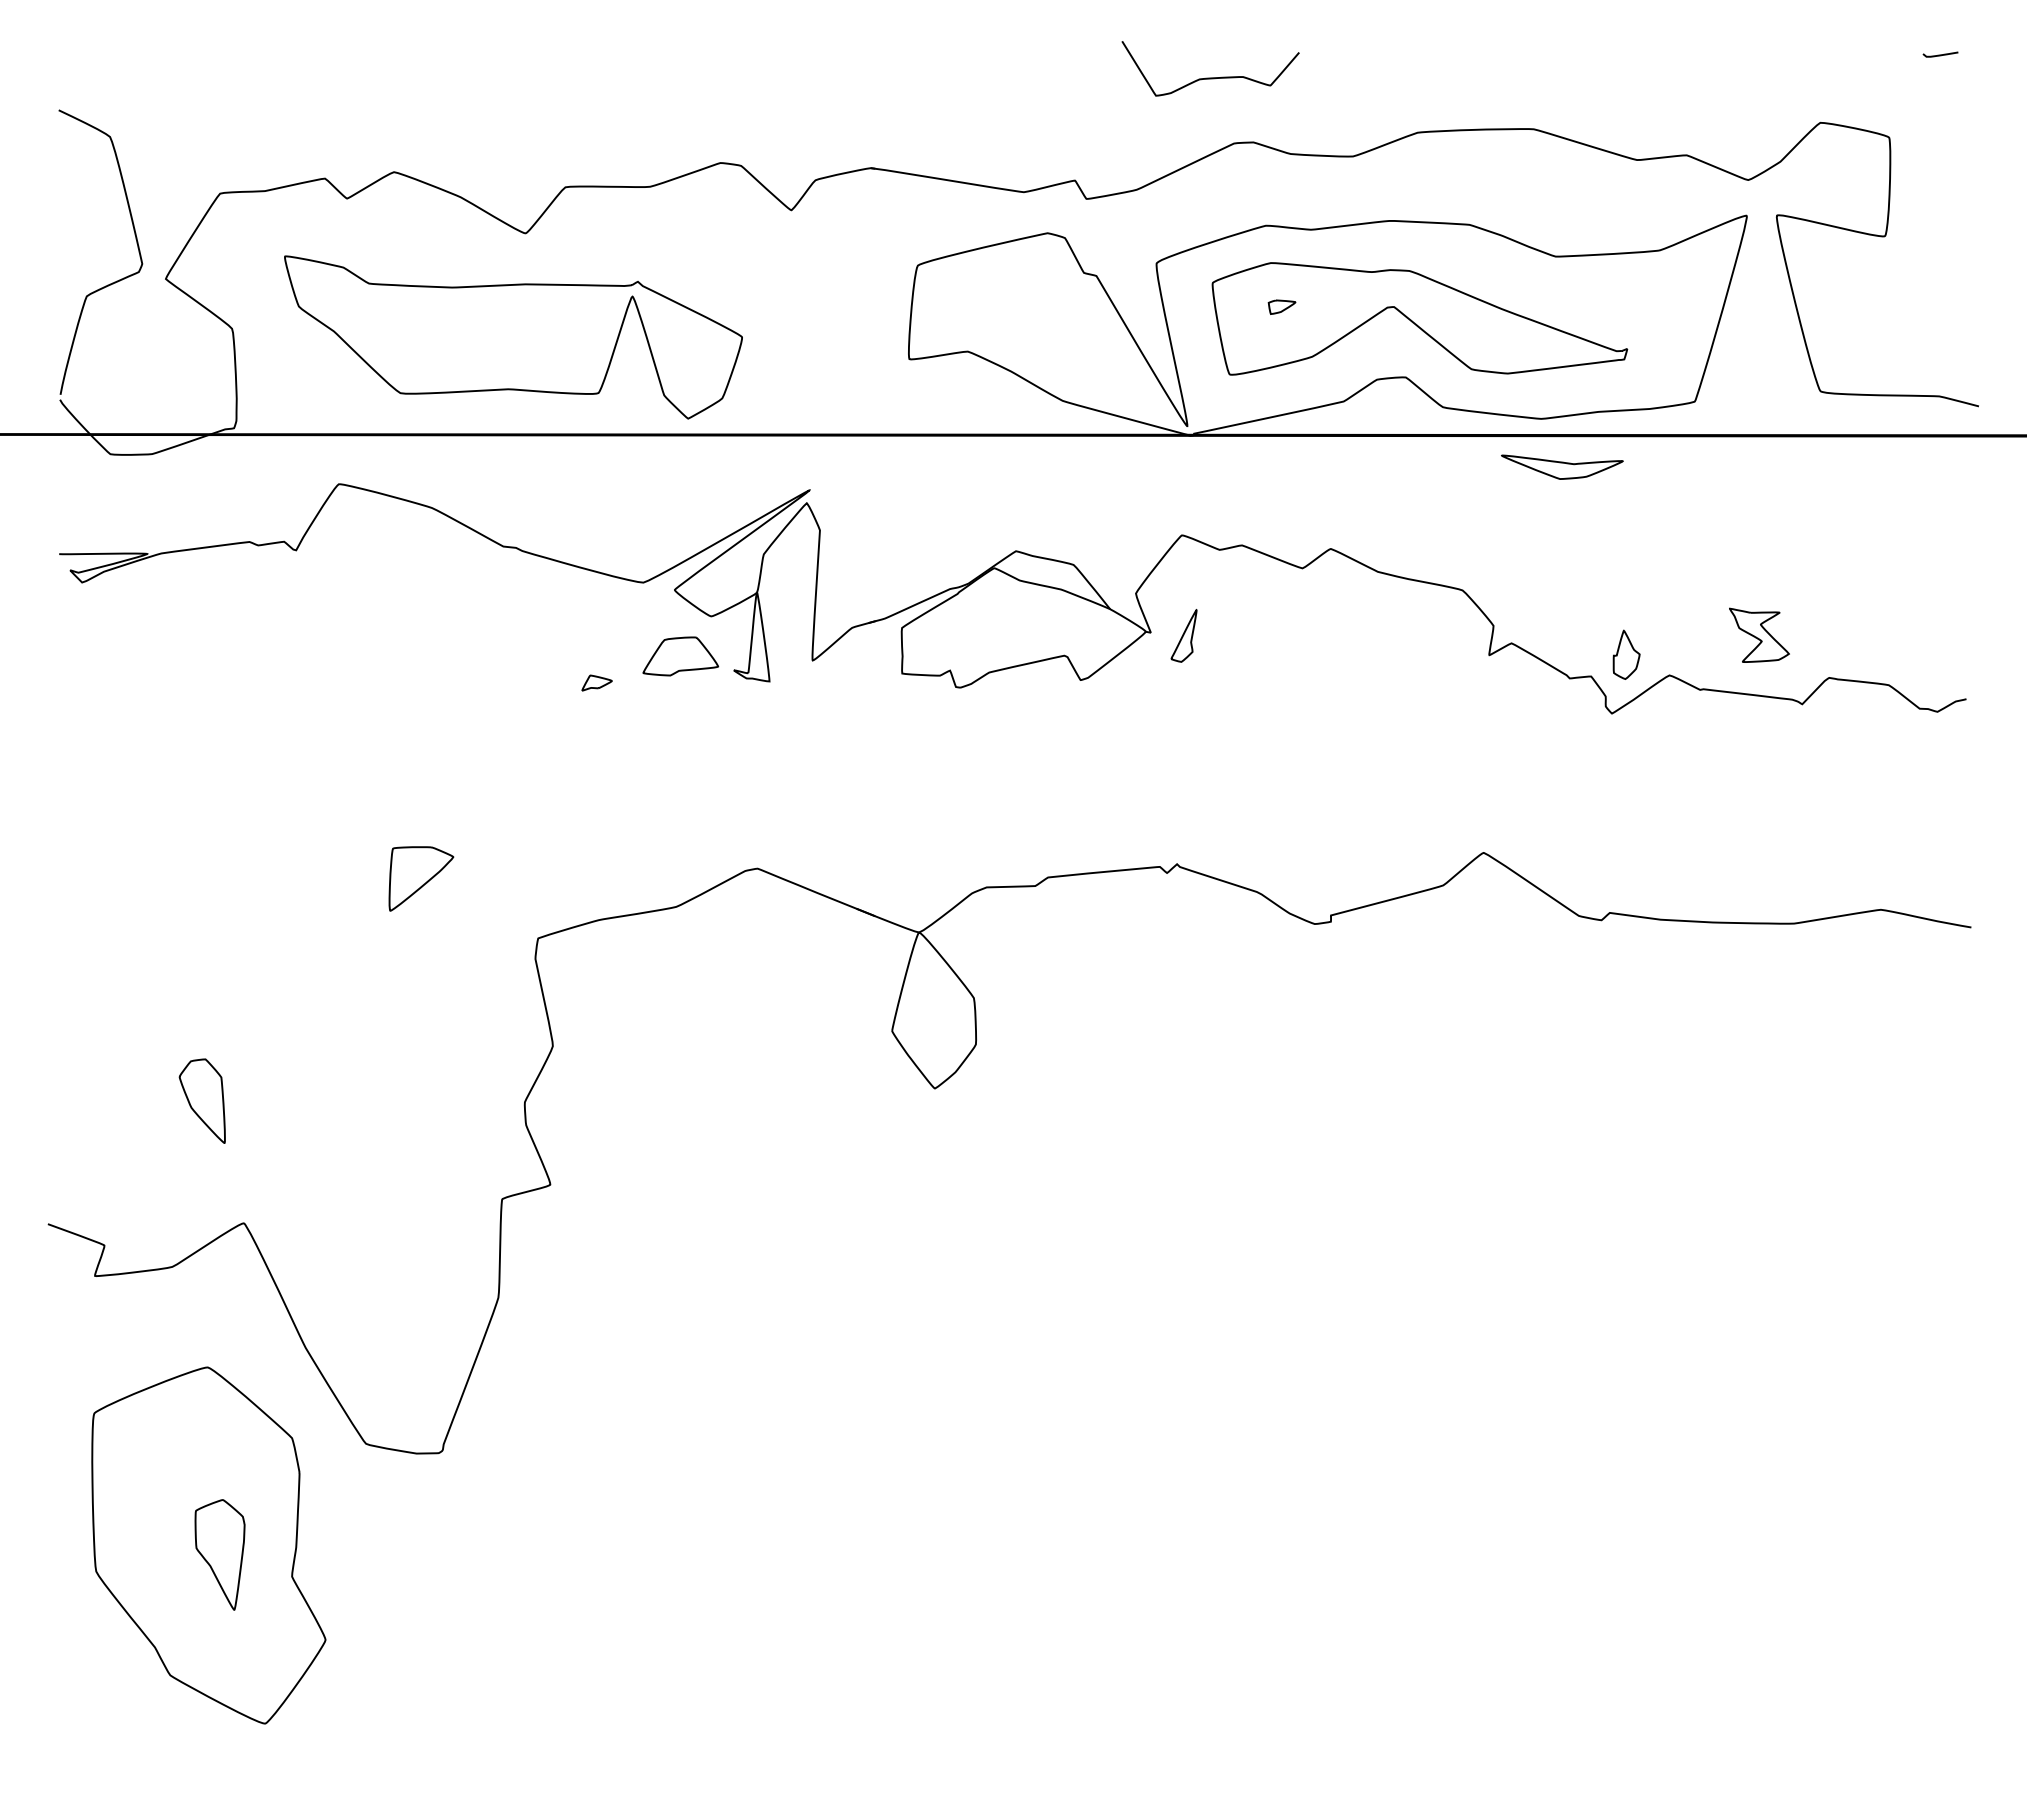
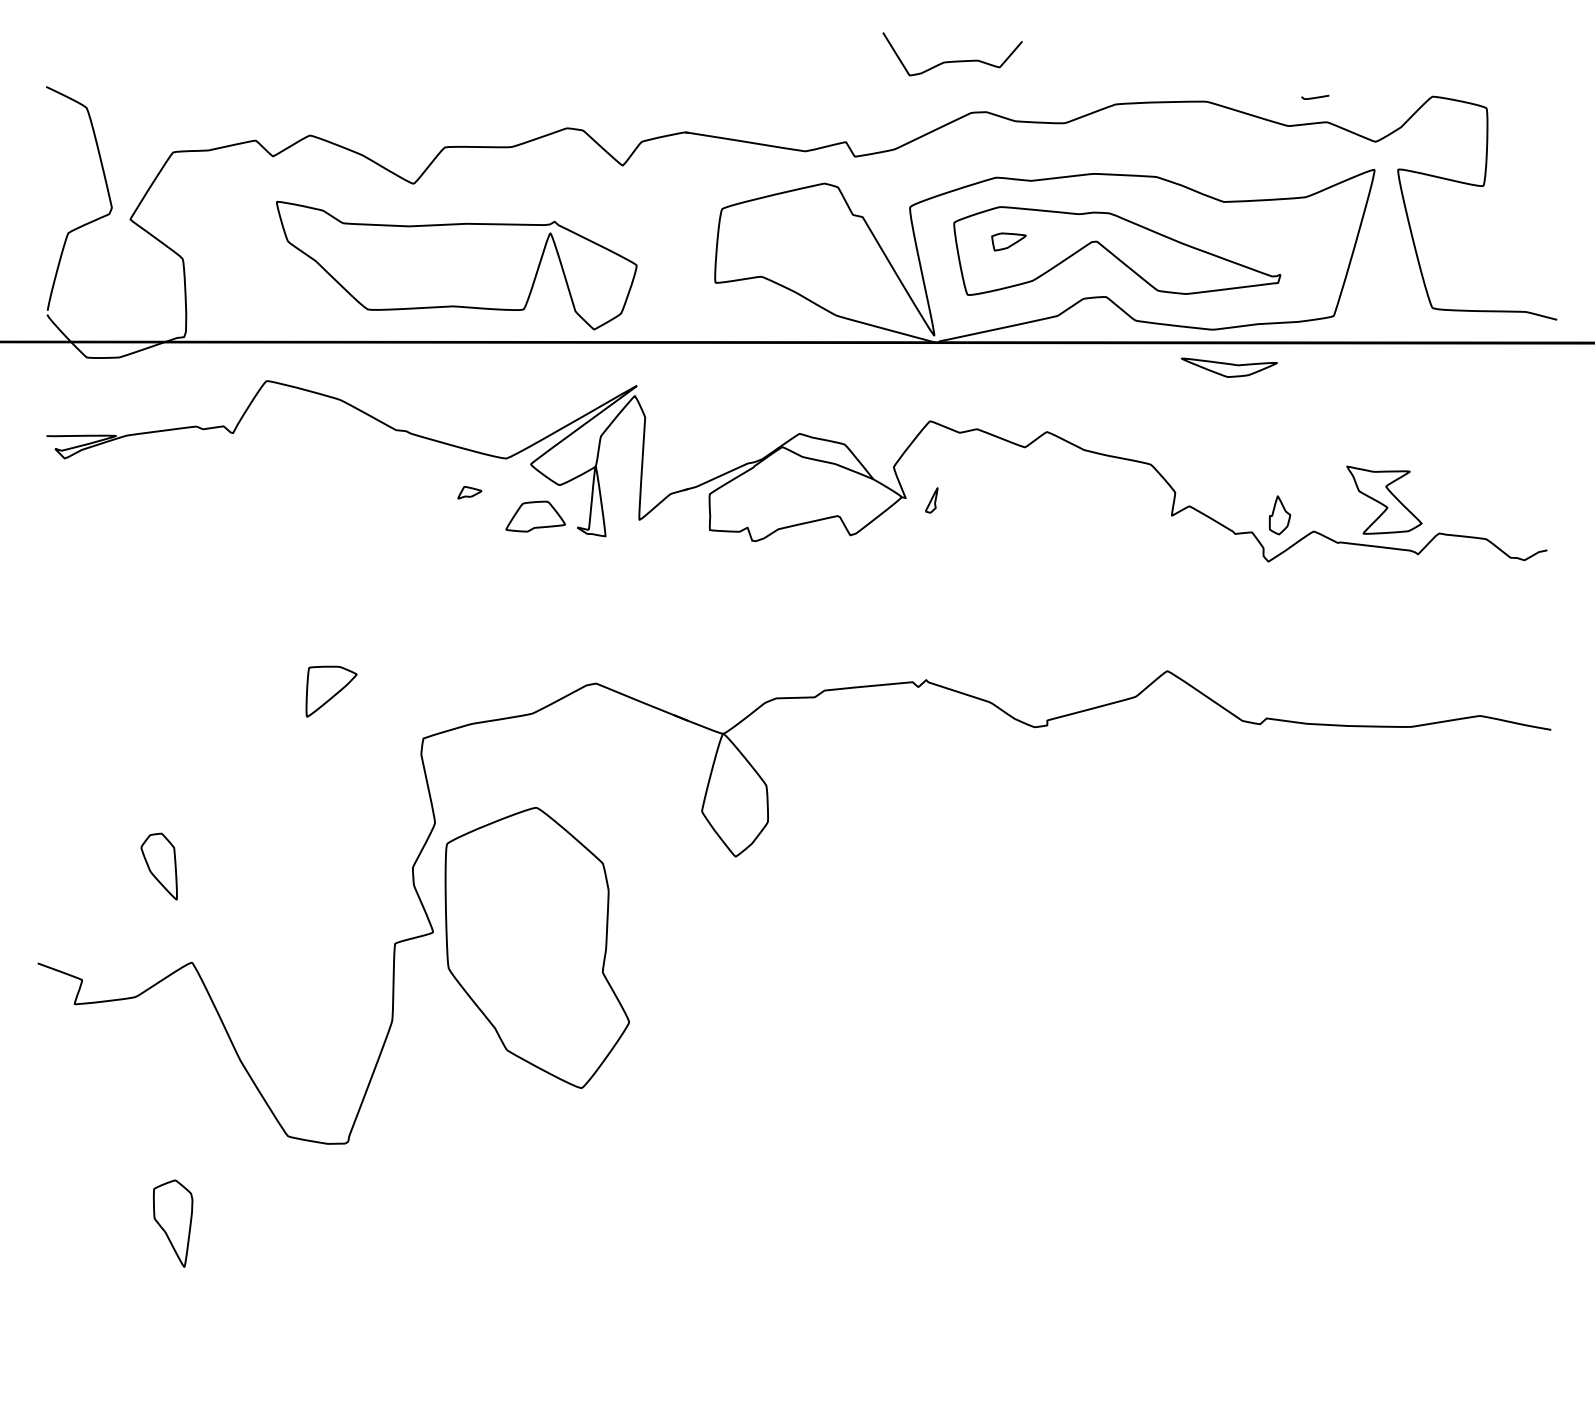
curve: (1940, 54) -> (1315, 97), moved
part: (1281, 306) -> (1008, 241), size x1.6
part: (513, 337) -> (456, 265), moved
part: (1759, 634) -> (1384, 499), size x1.6
part: (1183, 635) -> (931, 500), size x0.6
part: (596, 682) -> (469, 492), moved
part: (208, 1545) -> (537, 947), moved

